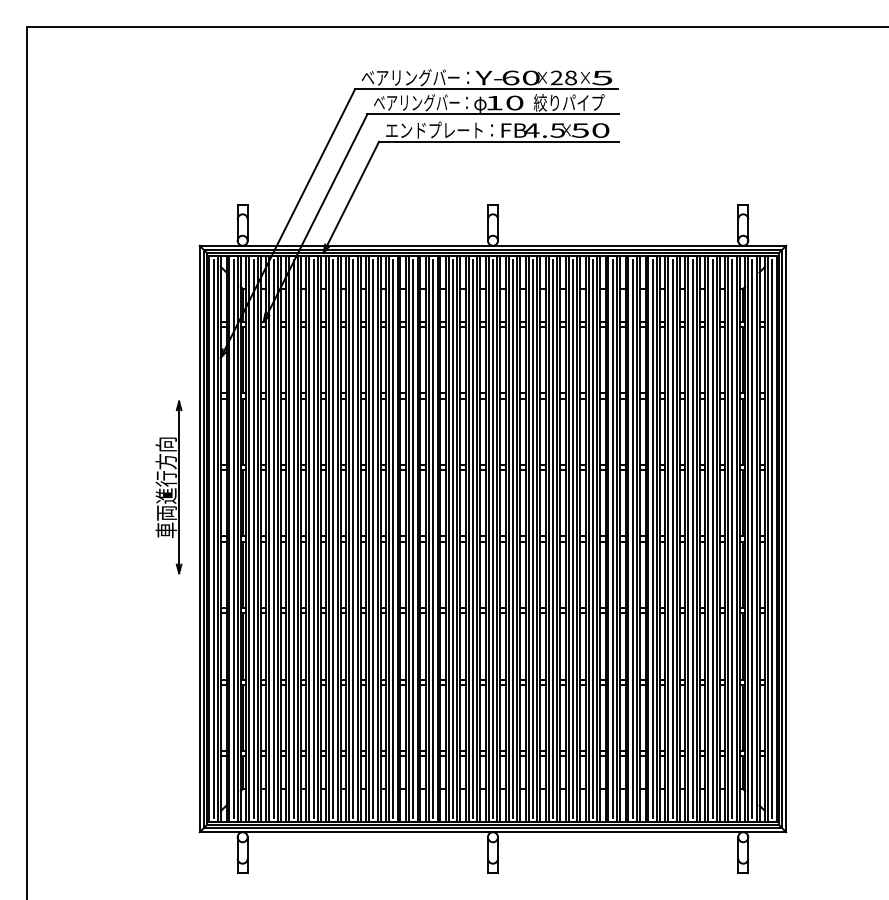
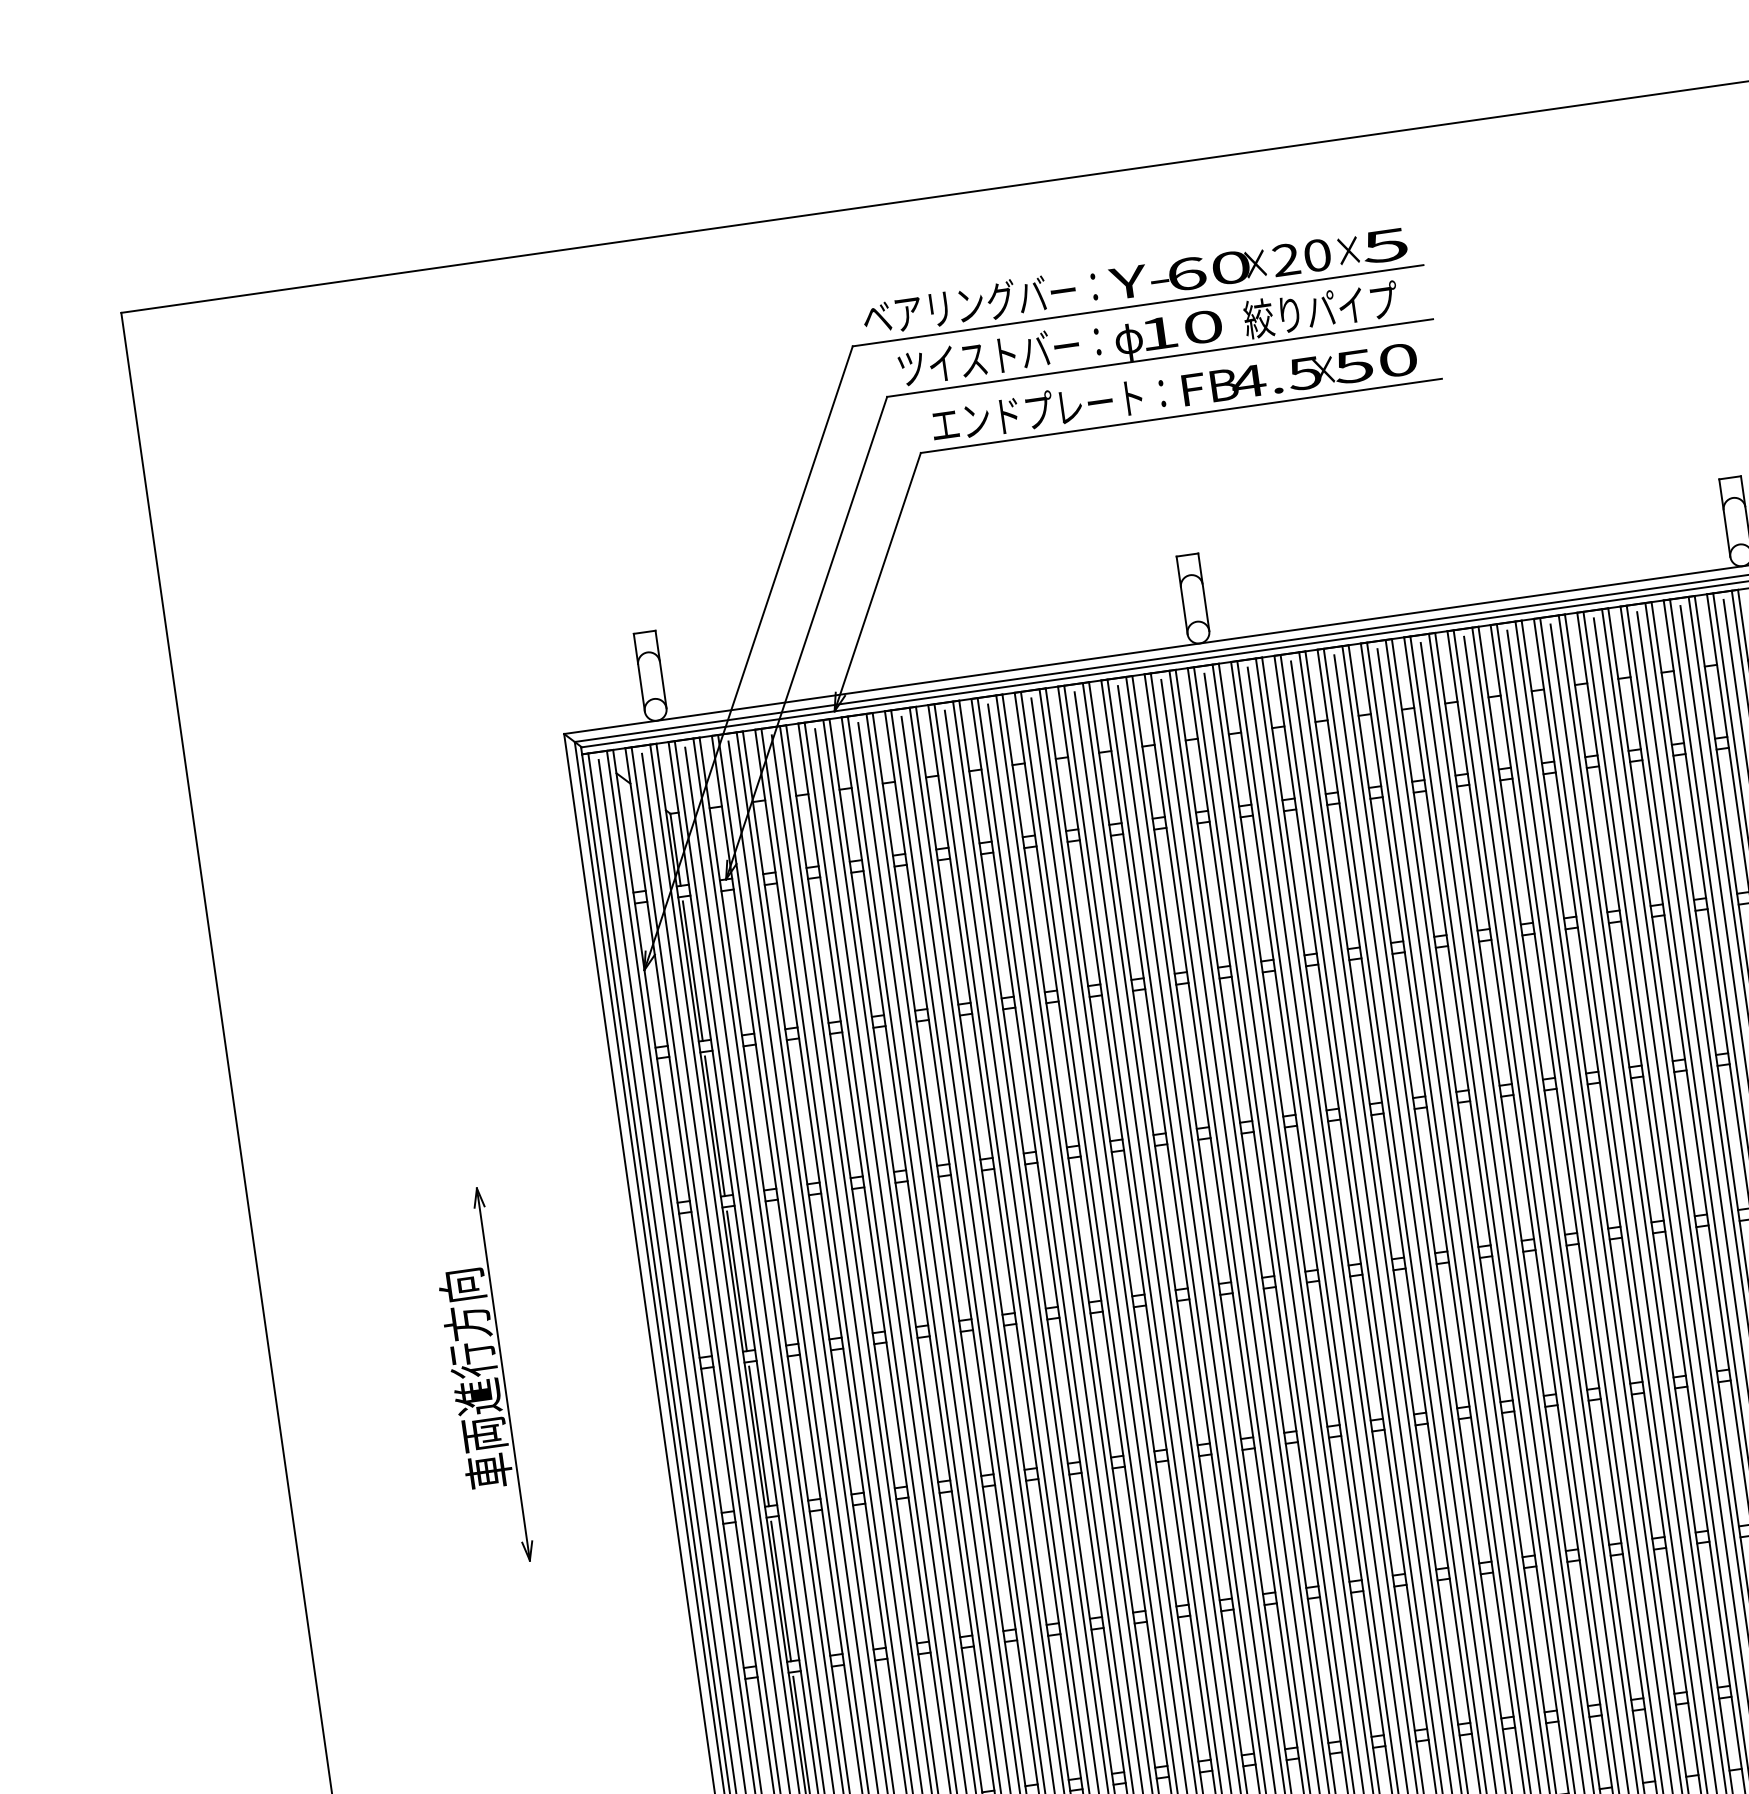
text: (570, 78) -> (1316, 256), 28 -> 20
text: (420, 102) -> (998, 355), ベアリングバー： -> ツイストバー：
part: (168, 487) -> (480, 1378), moved

